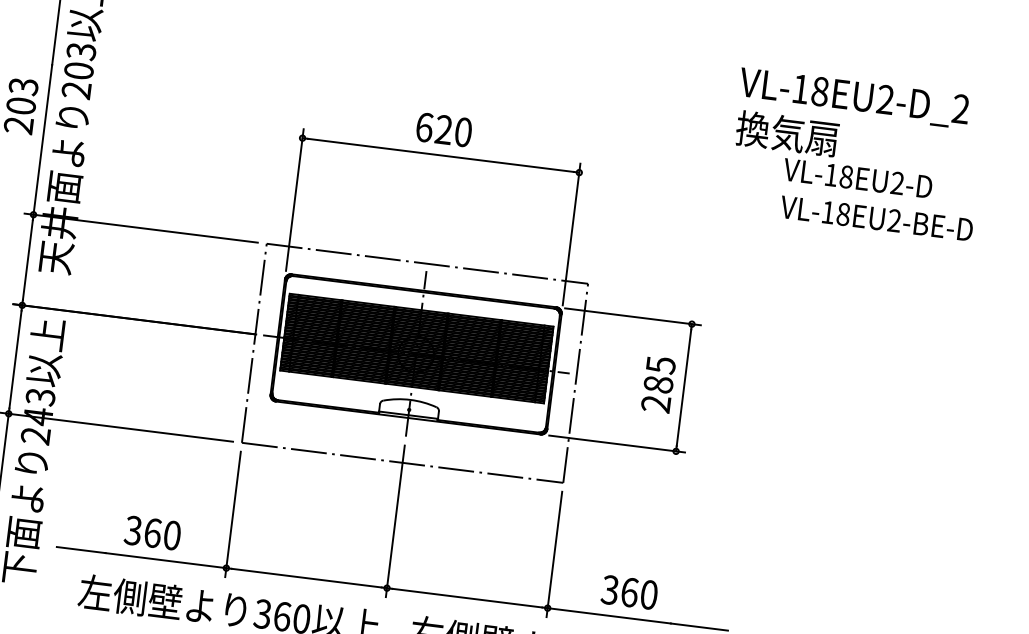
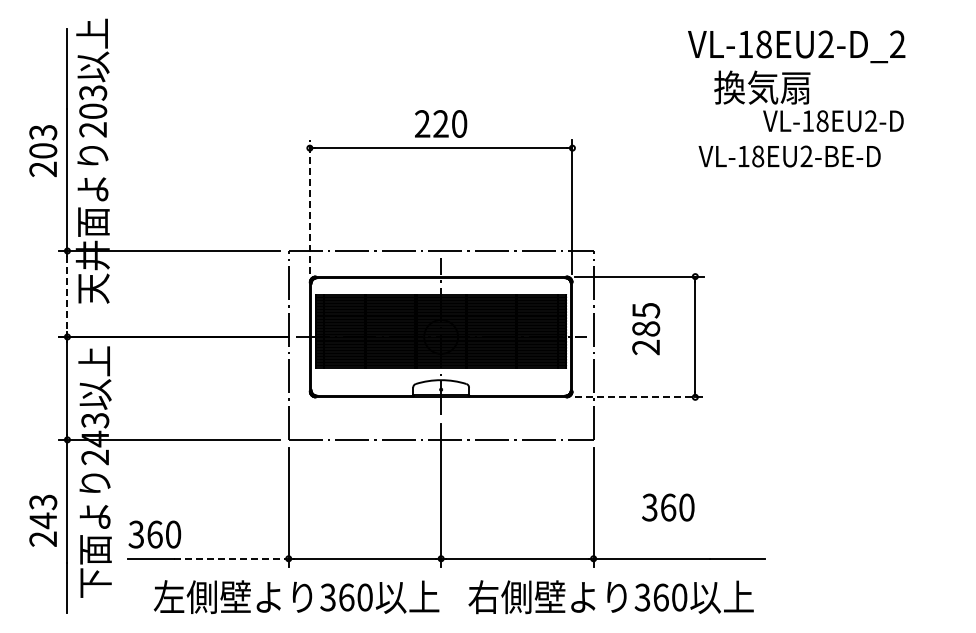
text: (854, 98) -> (796, 46), moved
text: (424, 126) -> (422, 123), 620 -> 220
line: (294, 199) -> (309, 206), solid -> dashed
text: (876, 218) -> (789, 156), moved
line: (28, 259) -> (67, 293), solid -> dashed
text: (658, 385) -> (646, 329), moved
line: (617, 444) -> (639, 397), solid -> dashed
text: (152, 532) -> (154, 534), moved
line: (166, 560) -> (231, 558), solid -> dashed
text: (629, 592) -> (668, 507), moved

